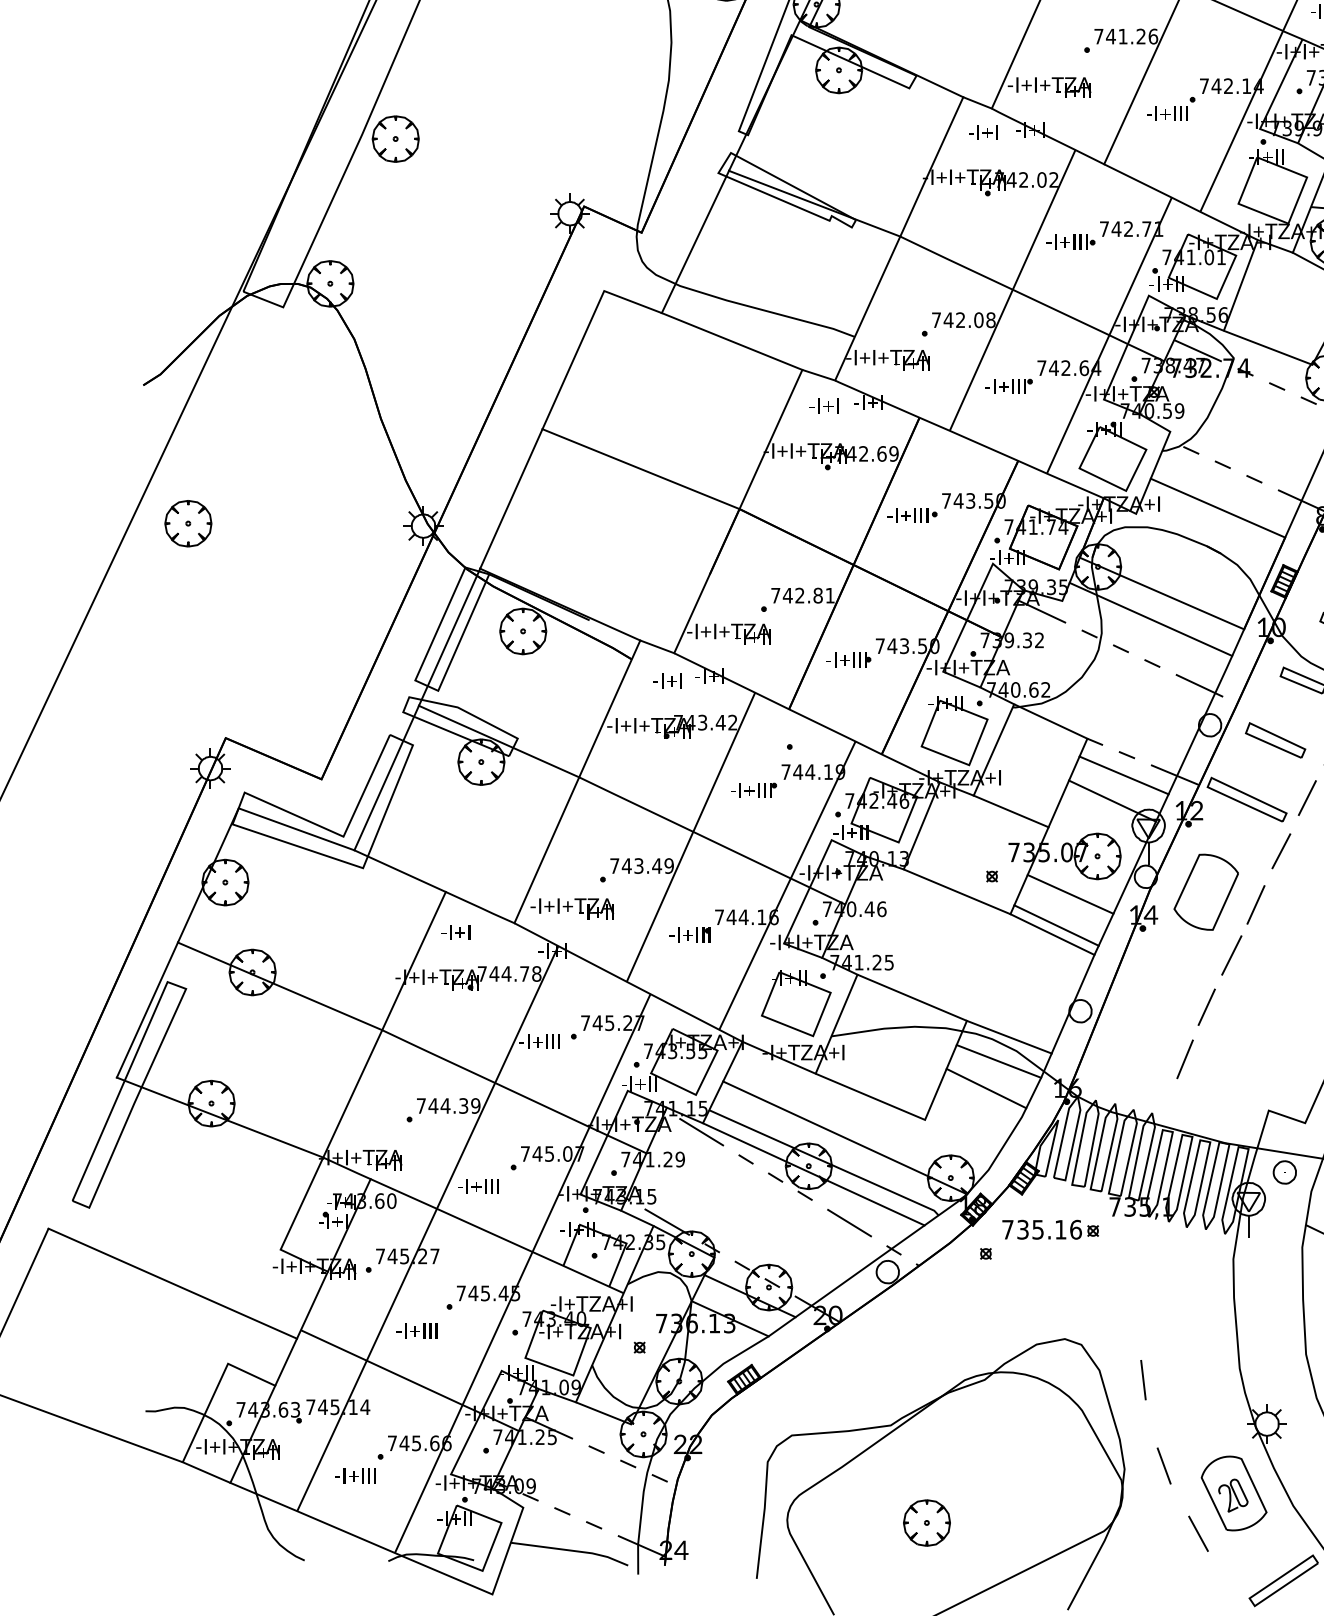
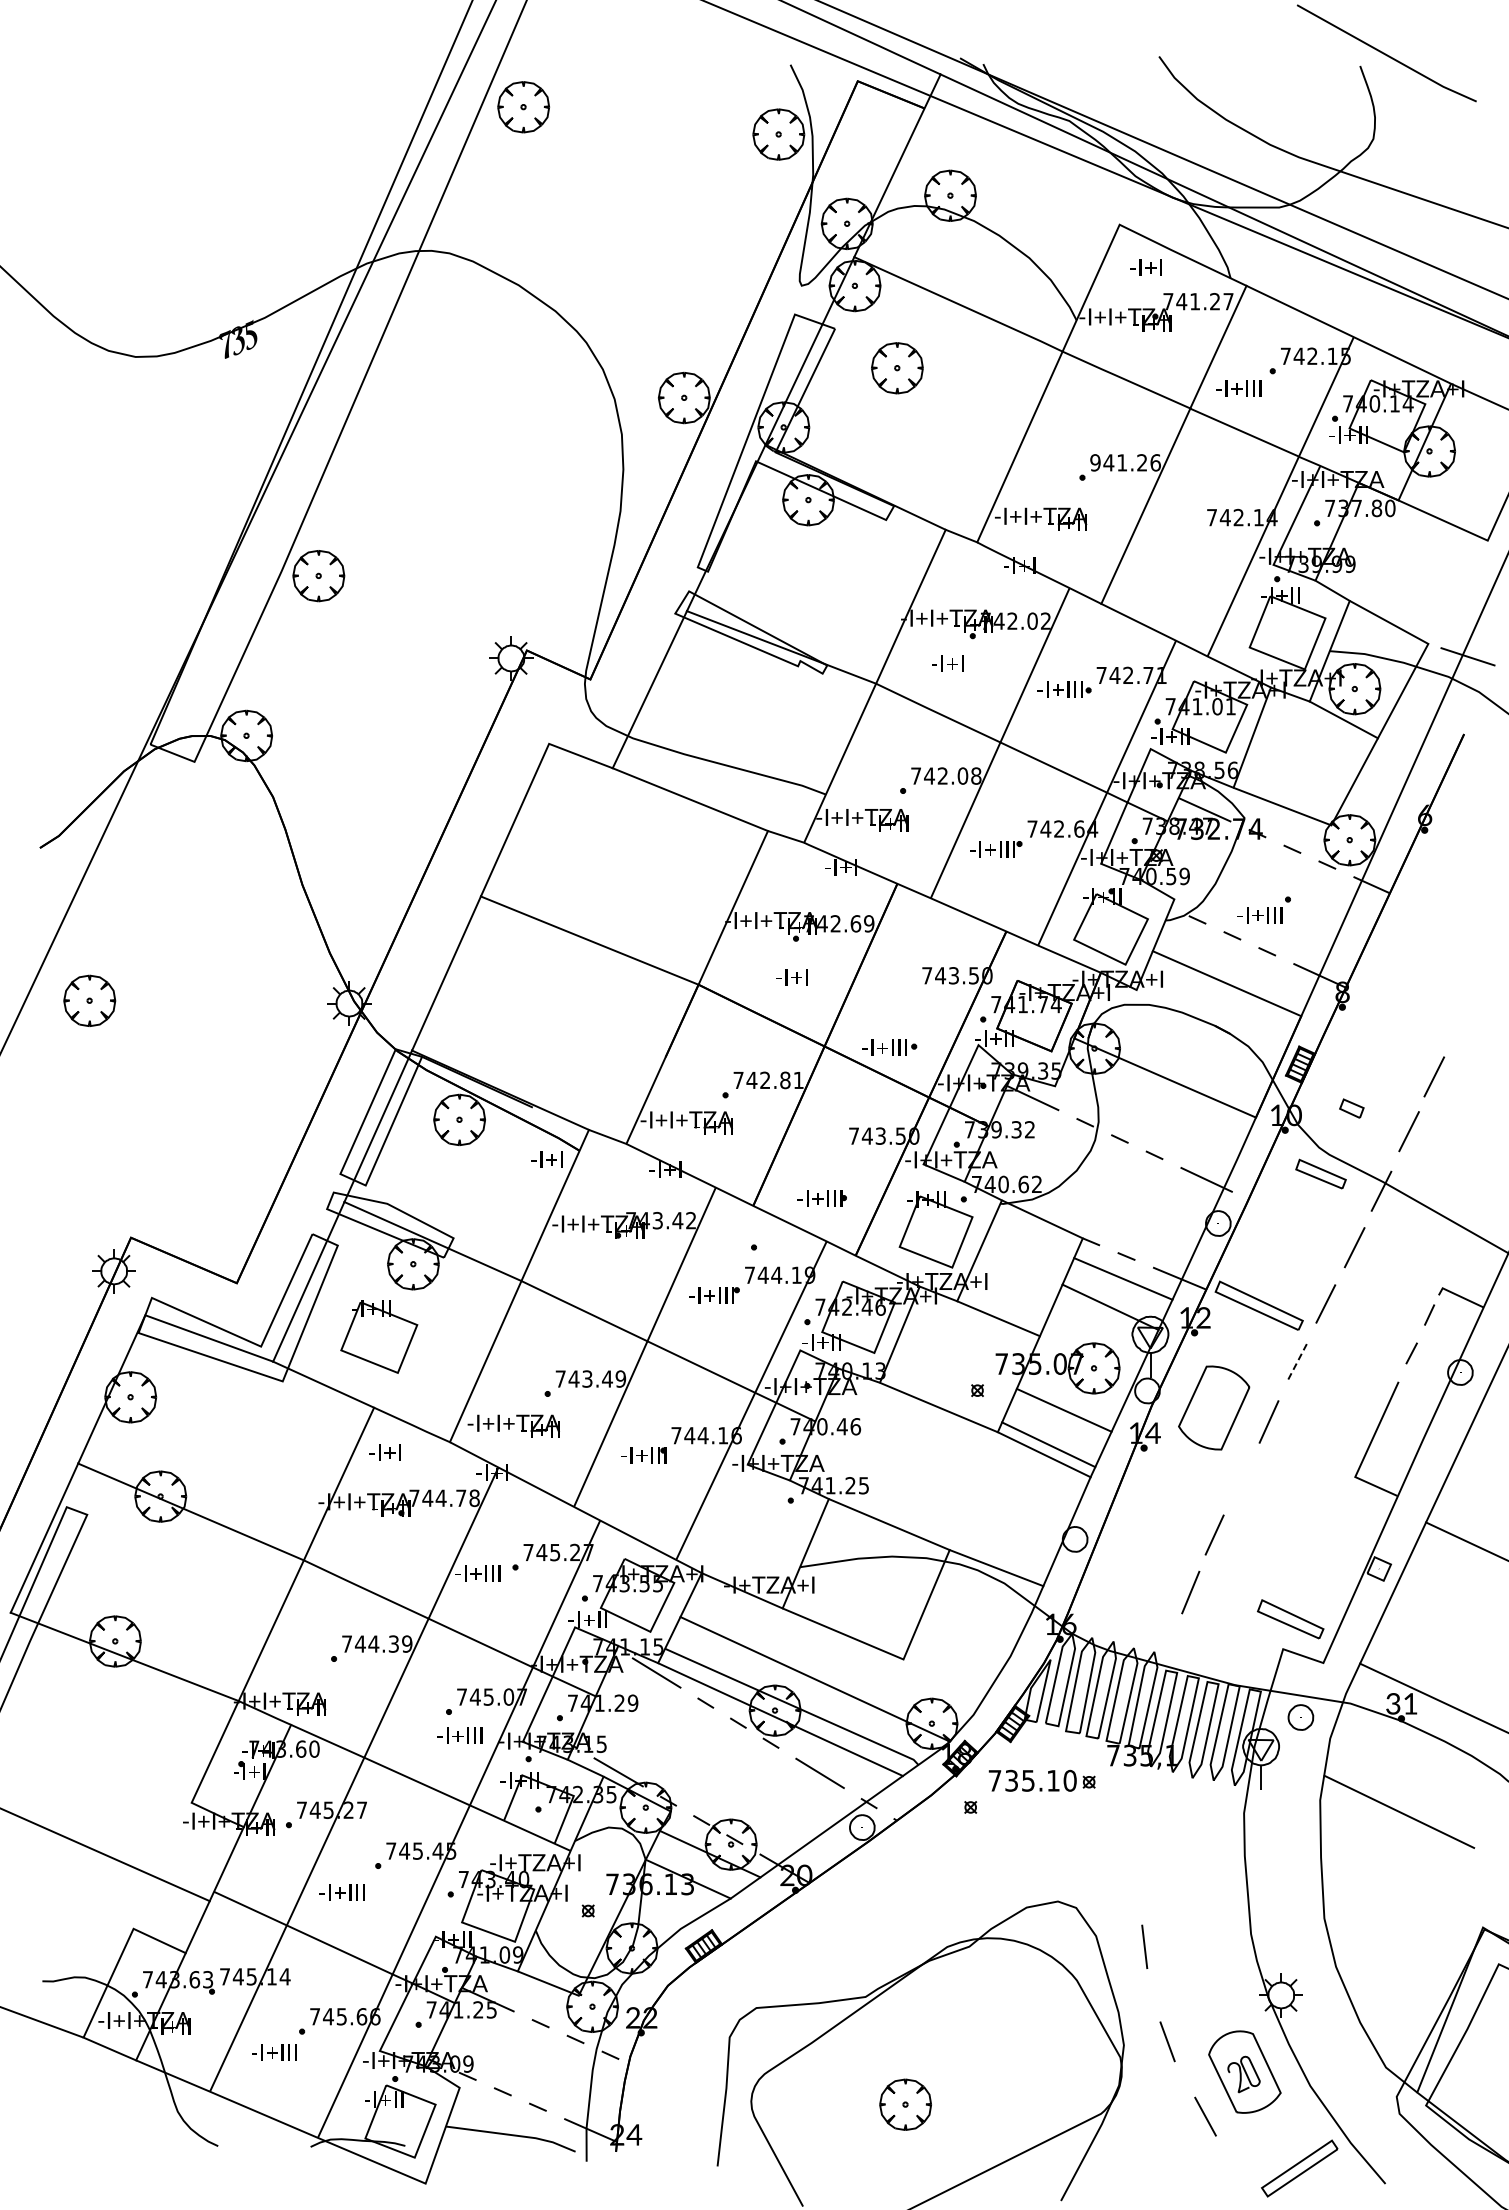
text: (1098, 36) -> (1095, 462), 741.26 -> 941.26
part: (1170, 108) -> (1263, 909), moved
text: (983, 132) -> (947, 663), moved
text: (823, 406) -> (791, 977), moved
part: (912, 515) -> (889, 1047), moved
line: (1150, 619) -> (1152, 1106), removed
part: (848, 660) -> (821, 1198), moved
text: (667, 680) -> (546, 1159), moved
part: (1275, 740) -> (1290, 1619), moved
line: (1280, 851) -> (1296, 1363), solid -> dashed
line: (1231, 955) -> (1241, 1477), removed
part: (796, 1003) -> (379, 1336), moved
line: (998, 1061) -> (984, 1594), removed
line: (986, 1088) -> (971, 1624), removed
text: (477, 1186) -> (459, 1735), moved
text: (1075, 1229) -> (1069, 1780), 735.16 -> 735.10

